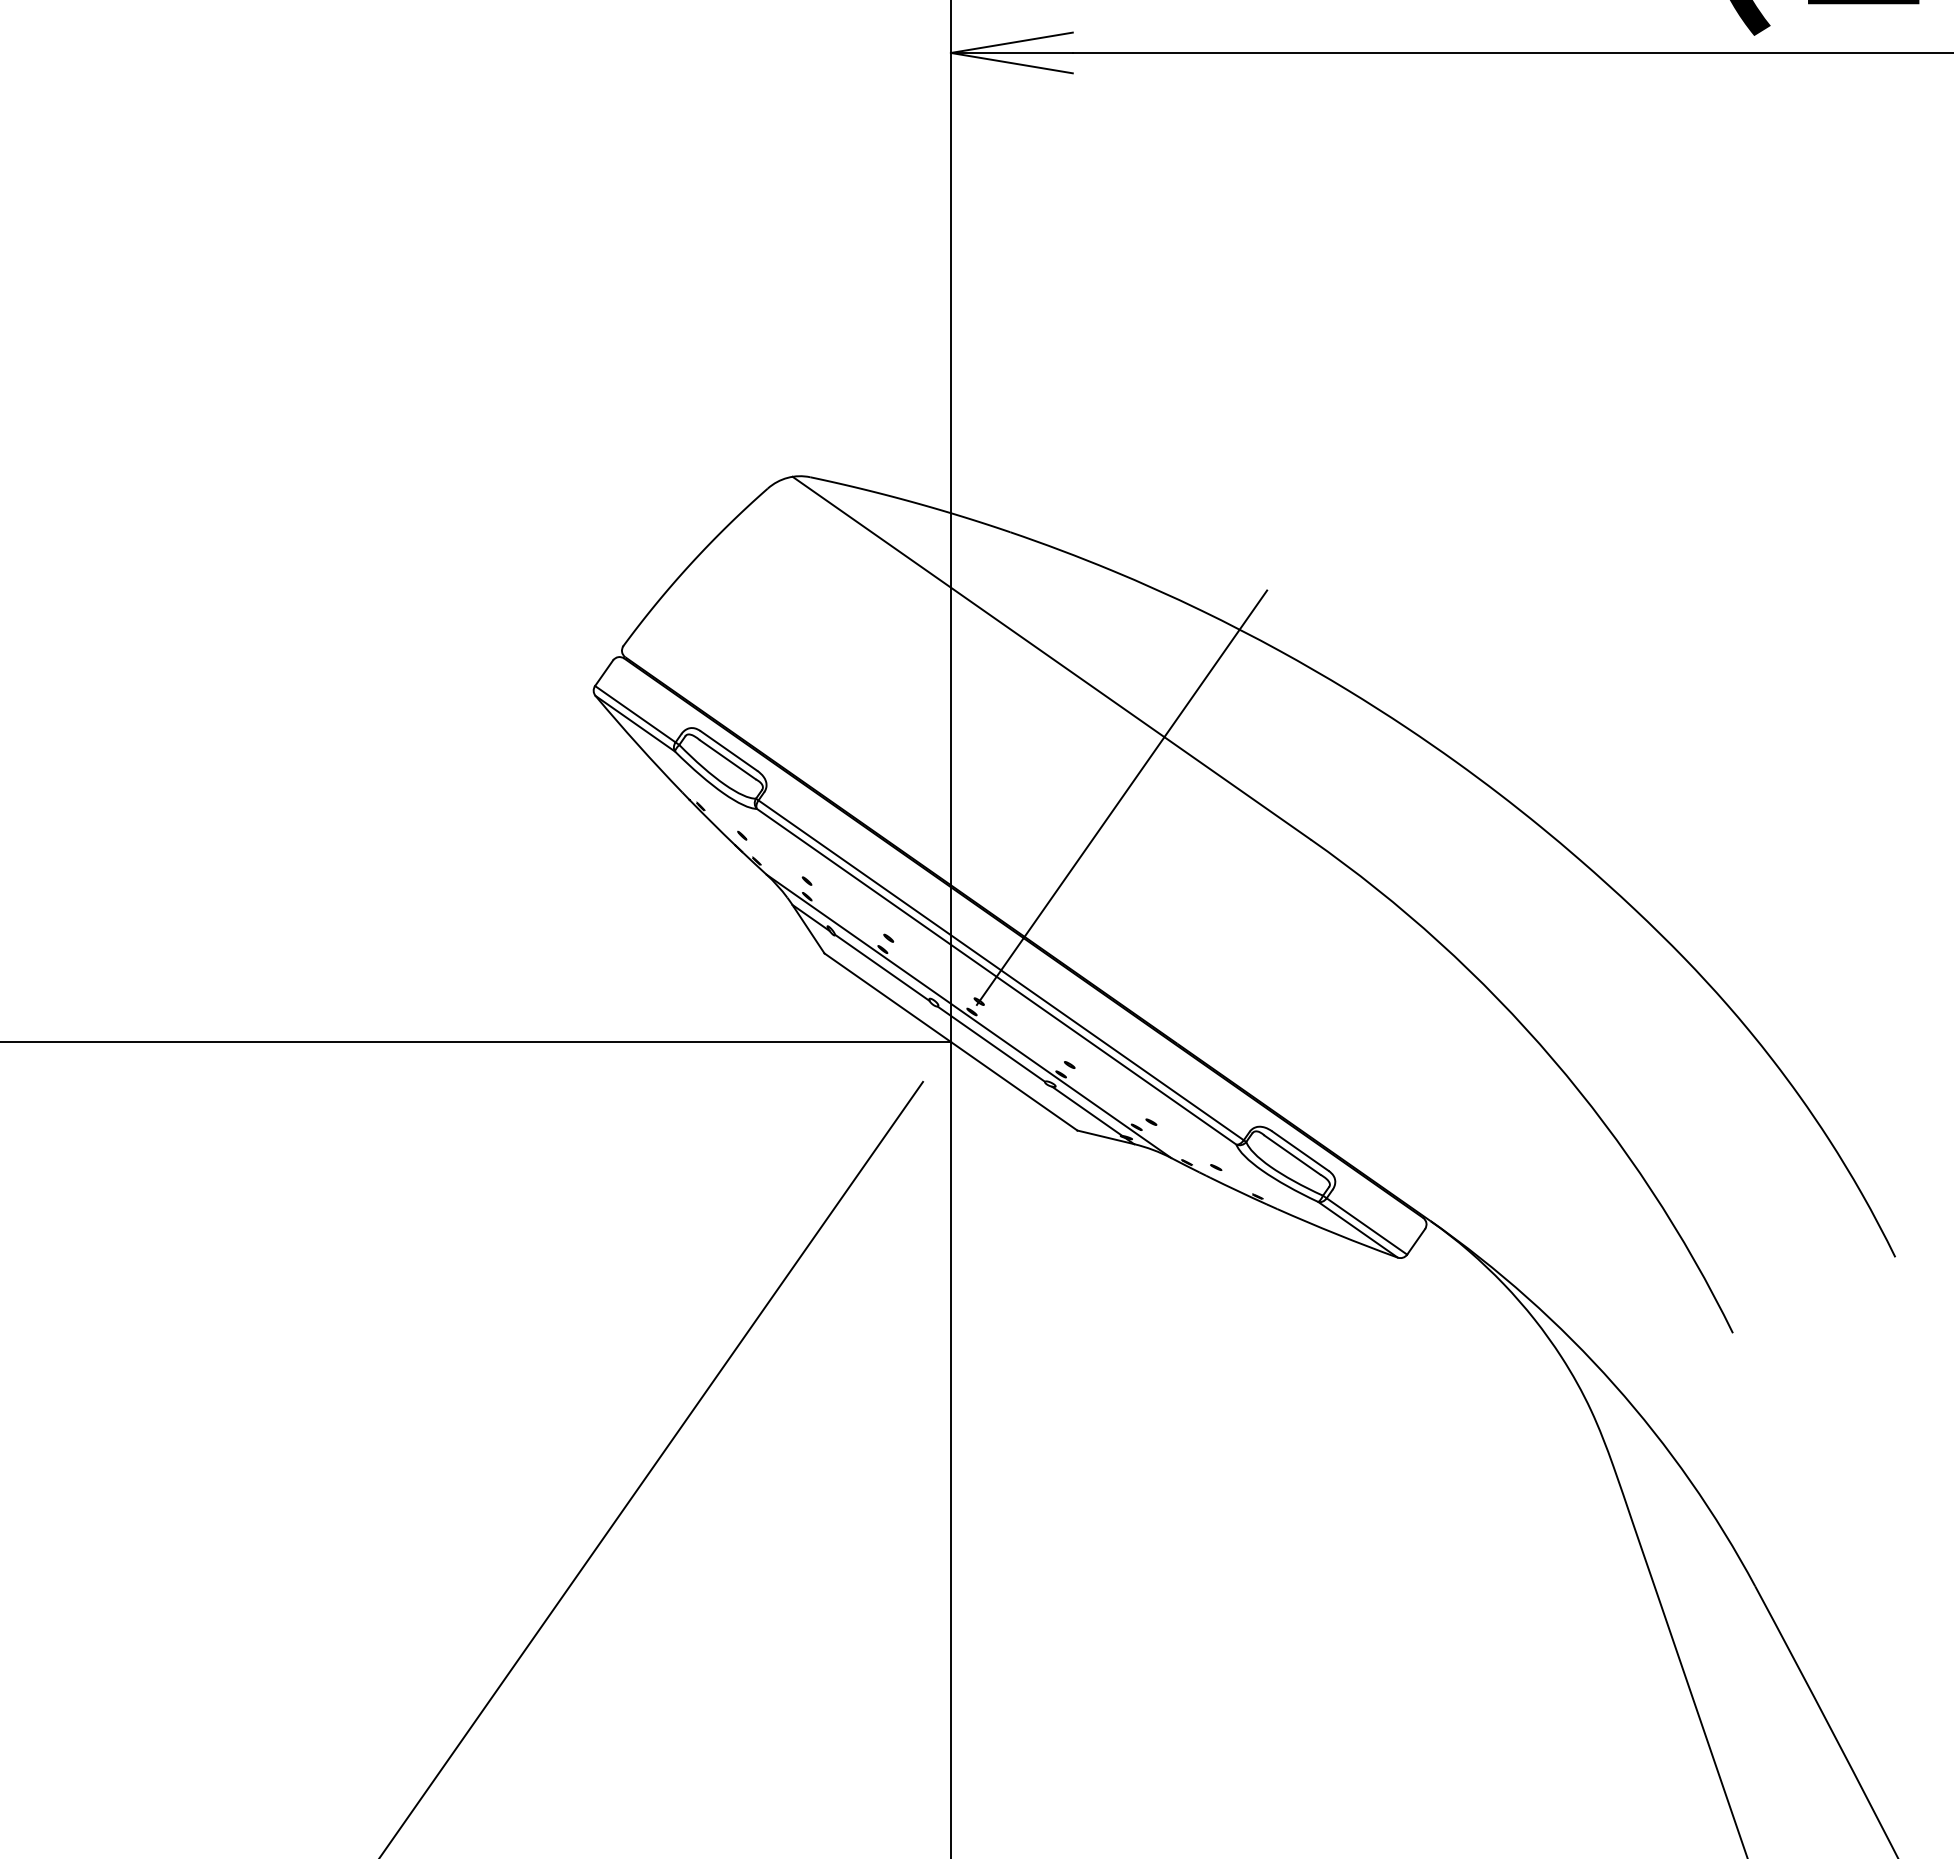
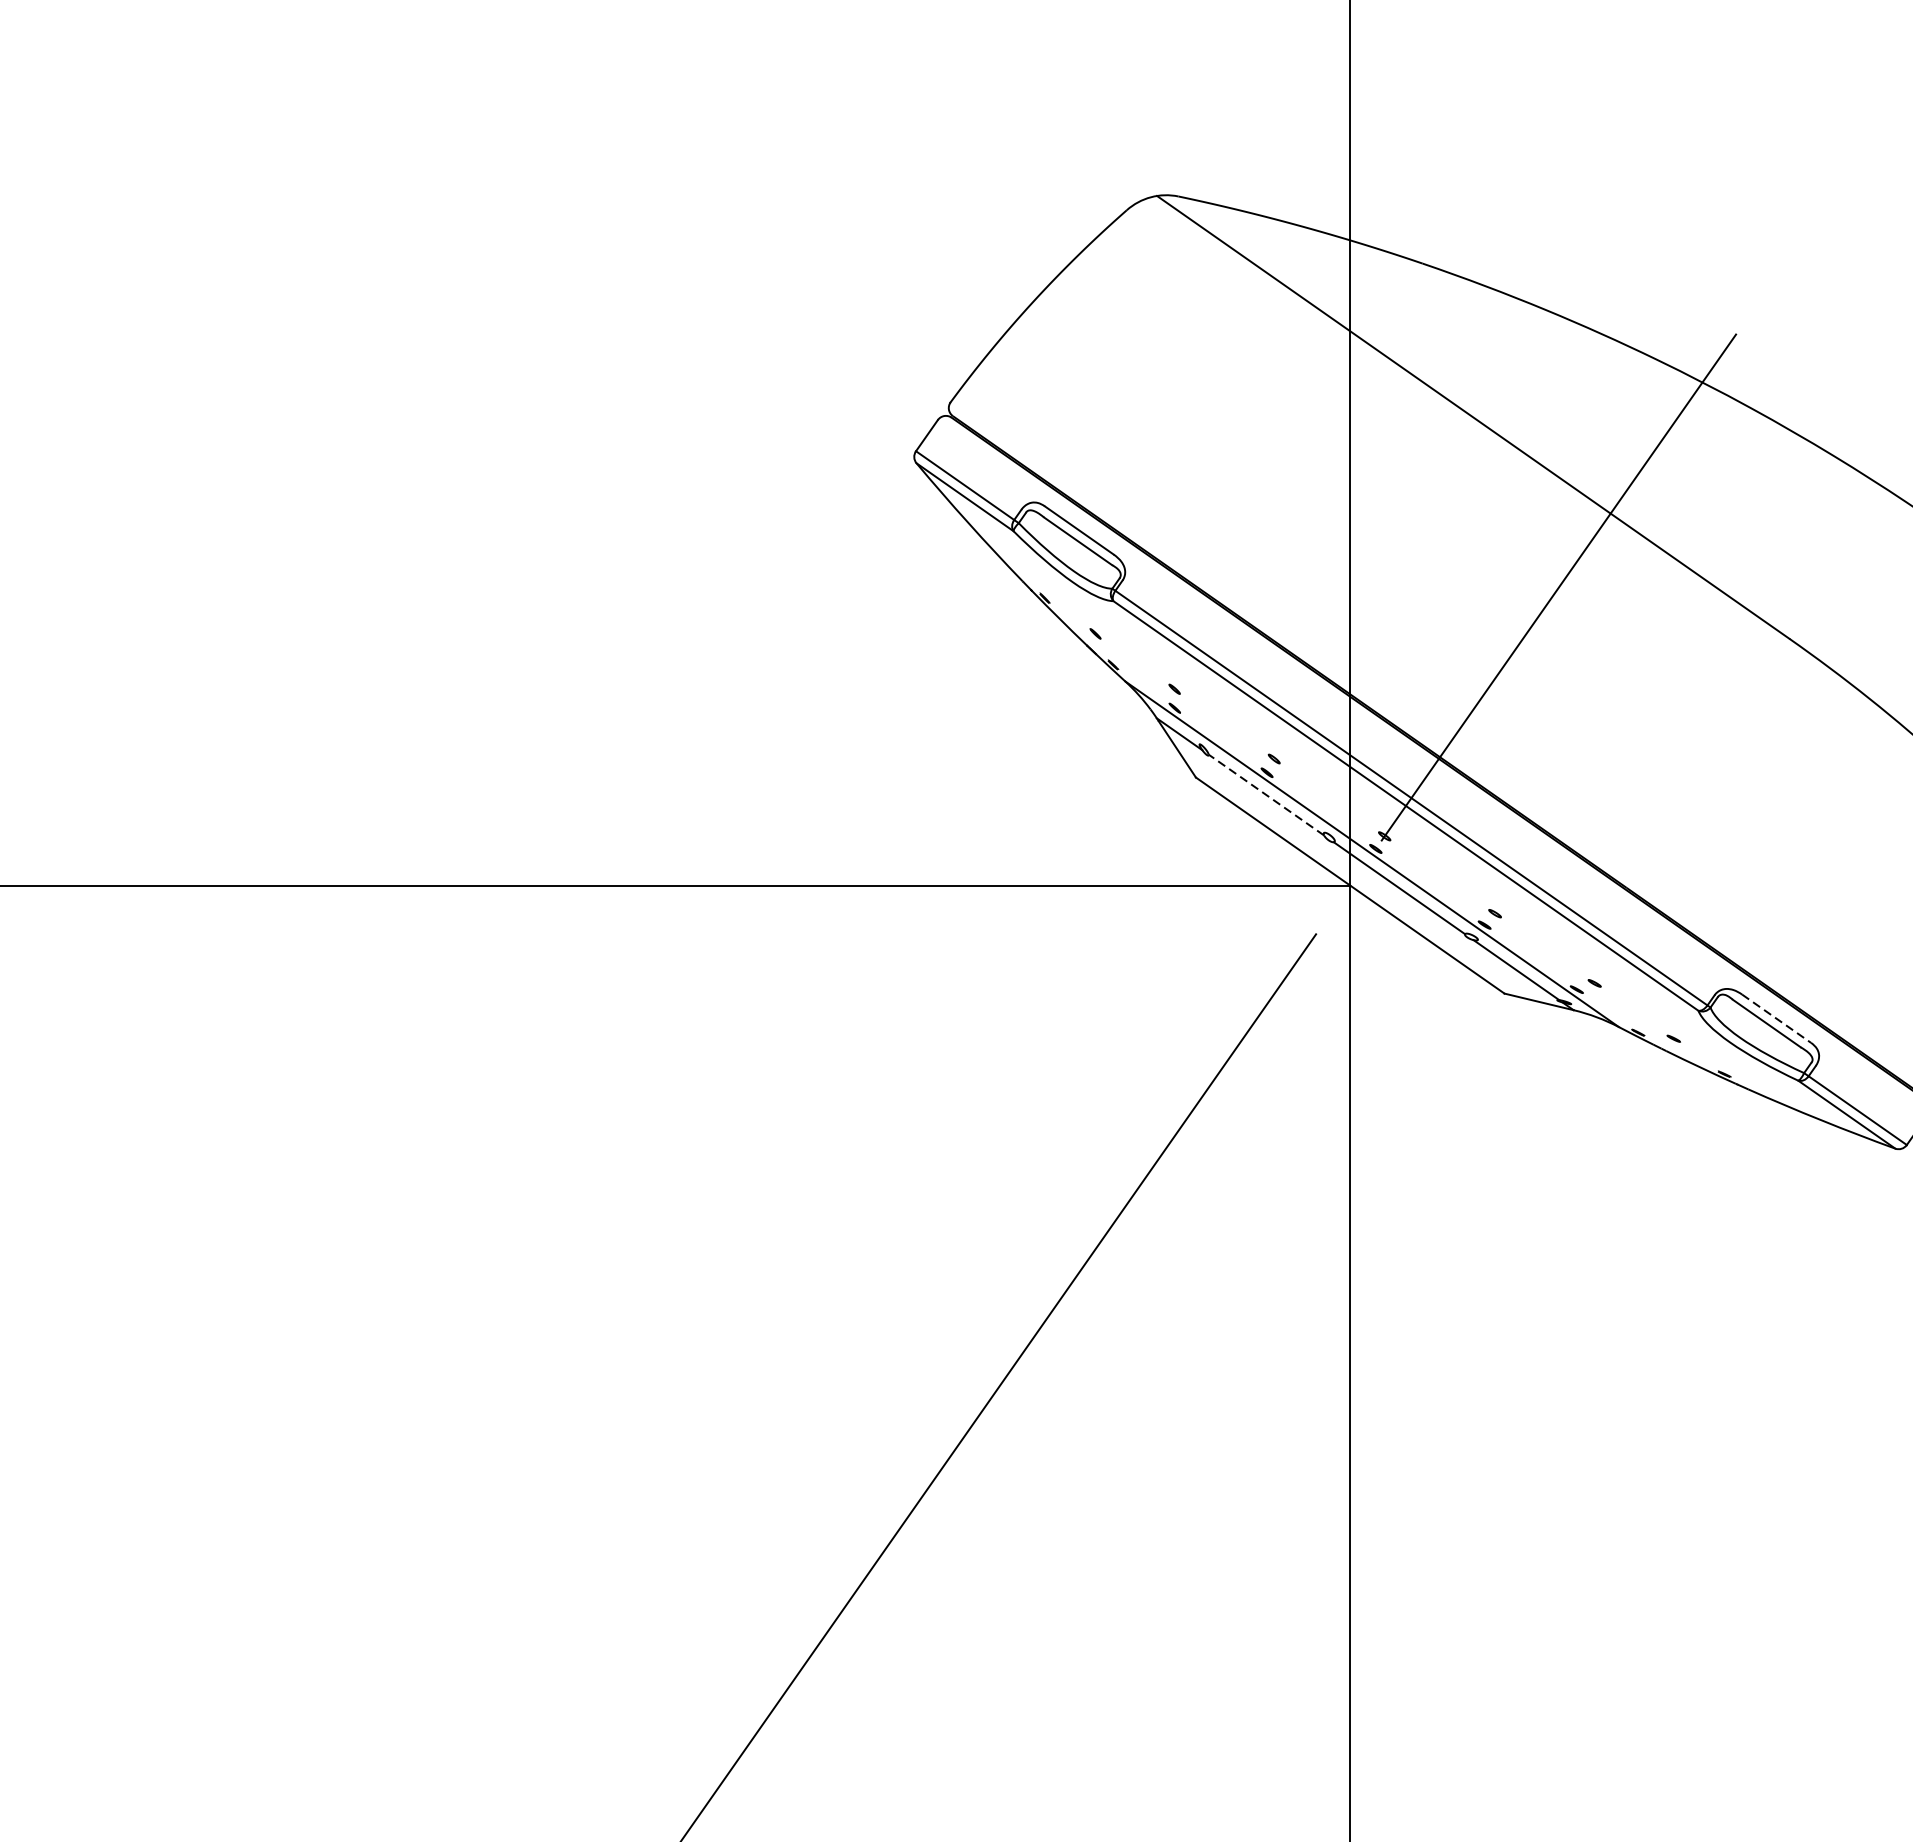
line: (882, 967) -> (1266, 794), solid -> dashed
line: (1300, 1151) -> (1776, 1019), solid -> dashed

